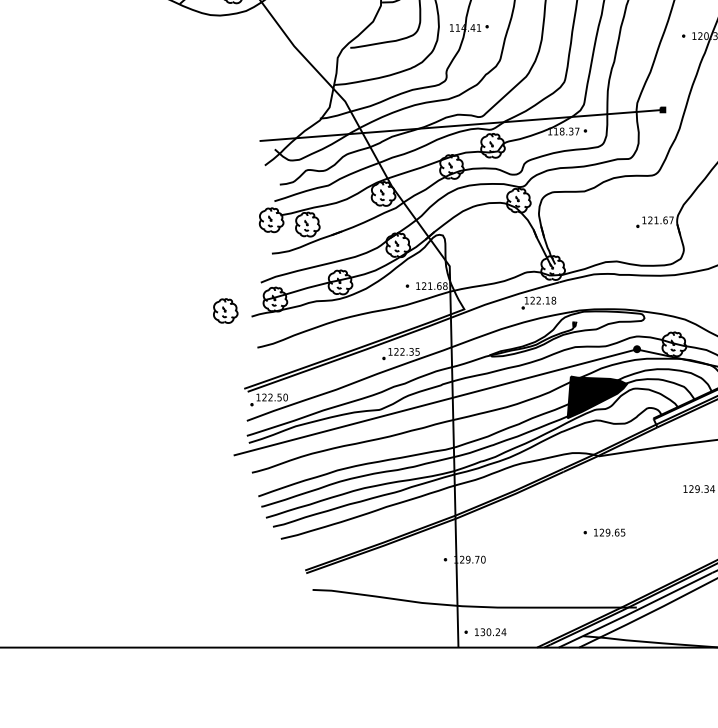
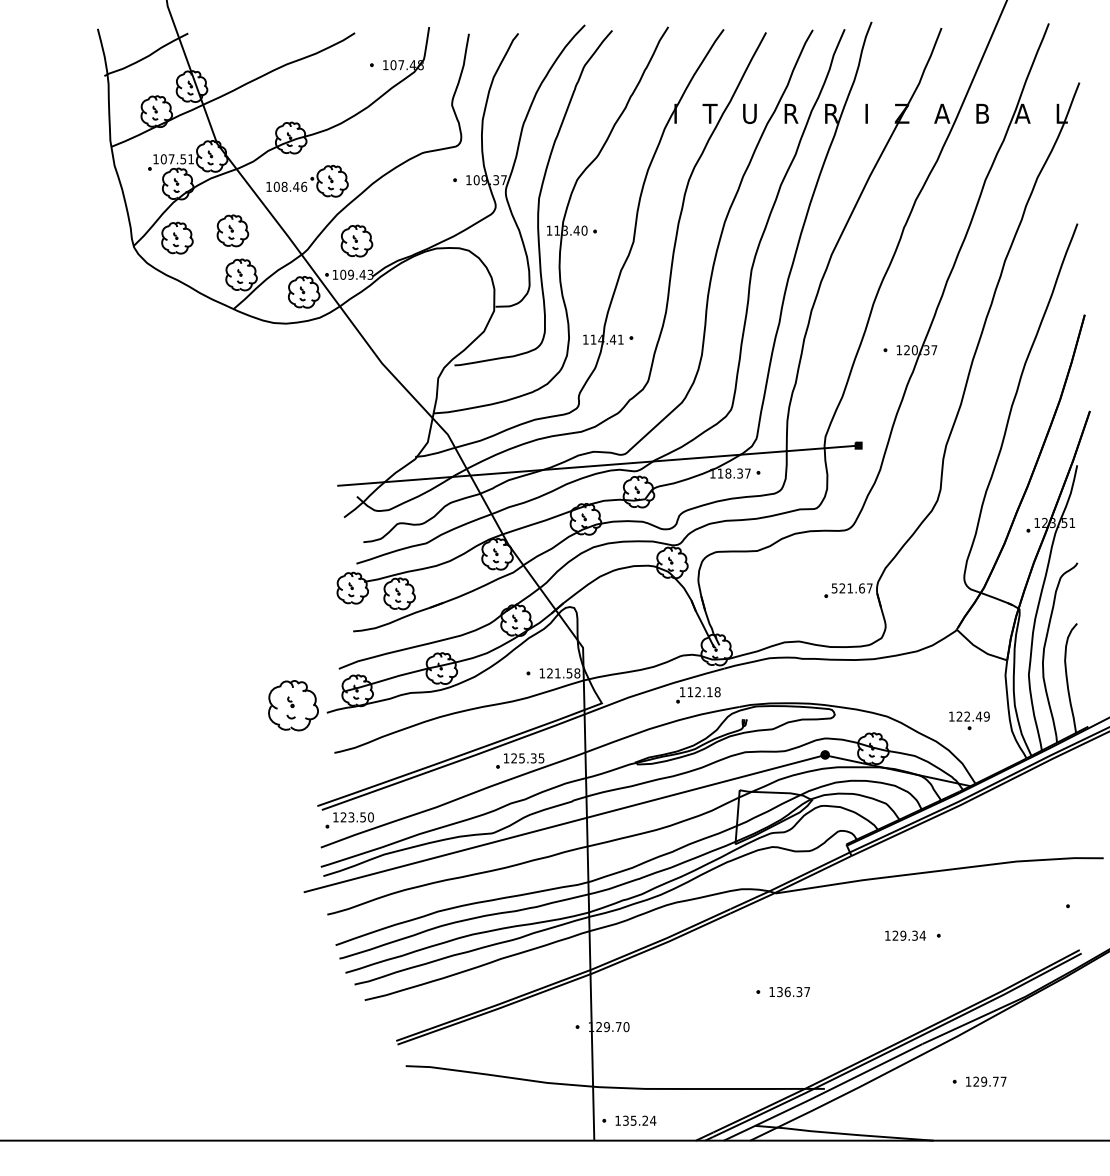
text: (644, 220) -> (834, 588), 121.67 -> 521.67
text: (439, 286) -> (569, 673), 121.68 -> 121.58
text: (532, 300) -> (689, 692), 122.18 -> 112.18
part: (225, 310) -> (293, 705), size x1.6
text: (402, 351) -> (521, 758), 122.35 -> 125.35
text: (270, 397) -> (351, 817), 122.50 -> 123.50
fill: (597, 397) -> (773, 817), removed
text: (612, 532) -> (793, 992), 129.65 -> 136.37
text: (488, 632) -> (633, 1120), 130.24 -> 135.24

